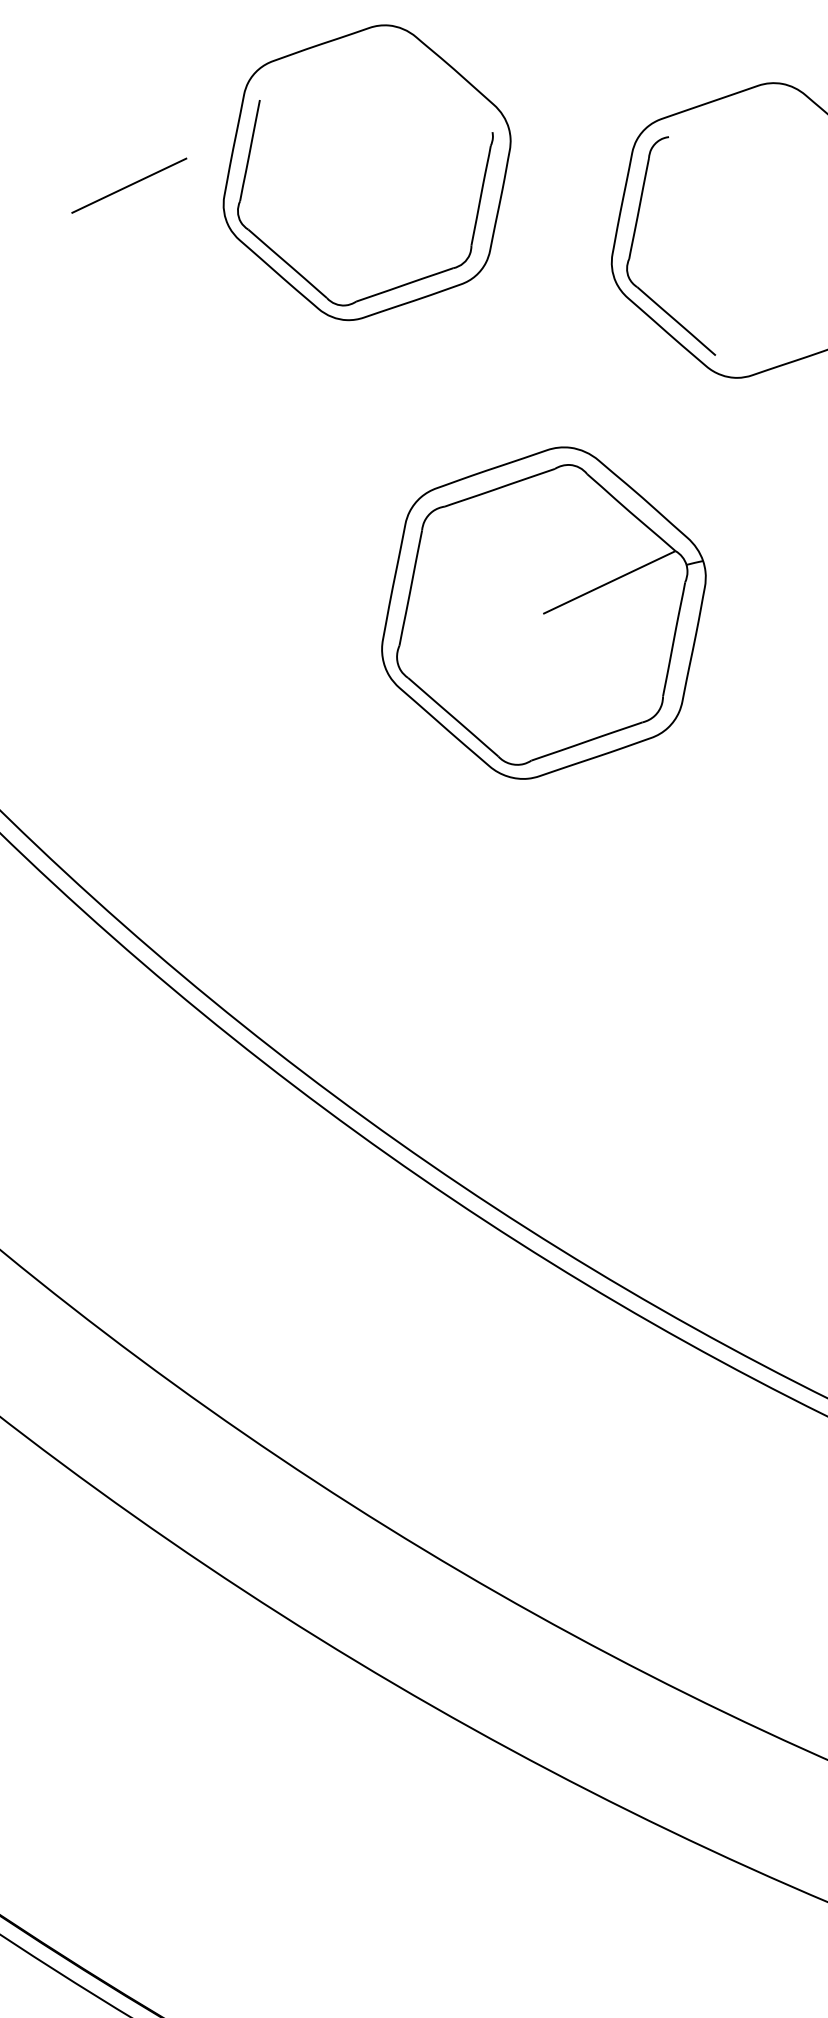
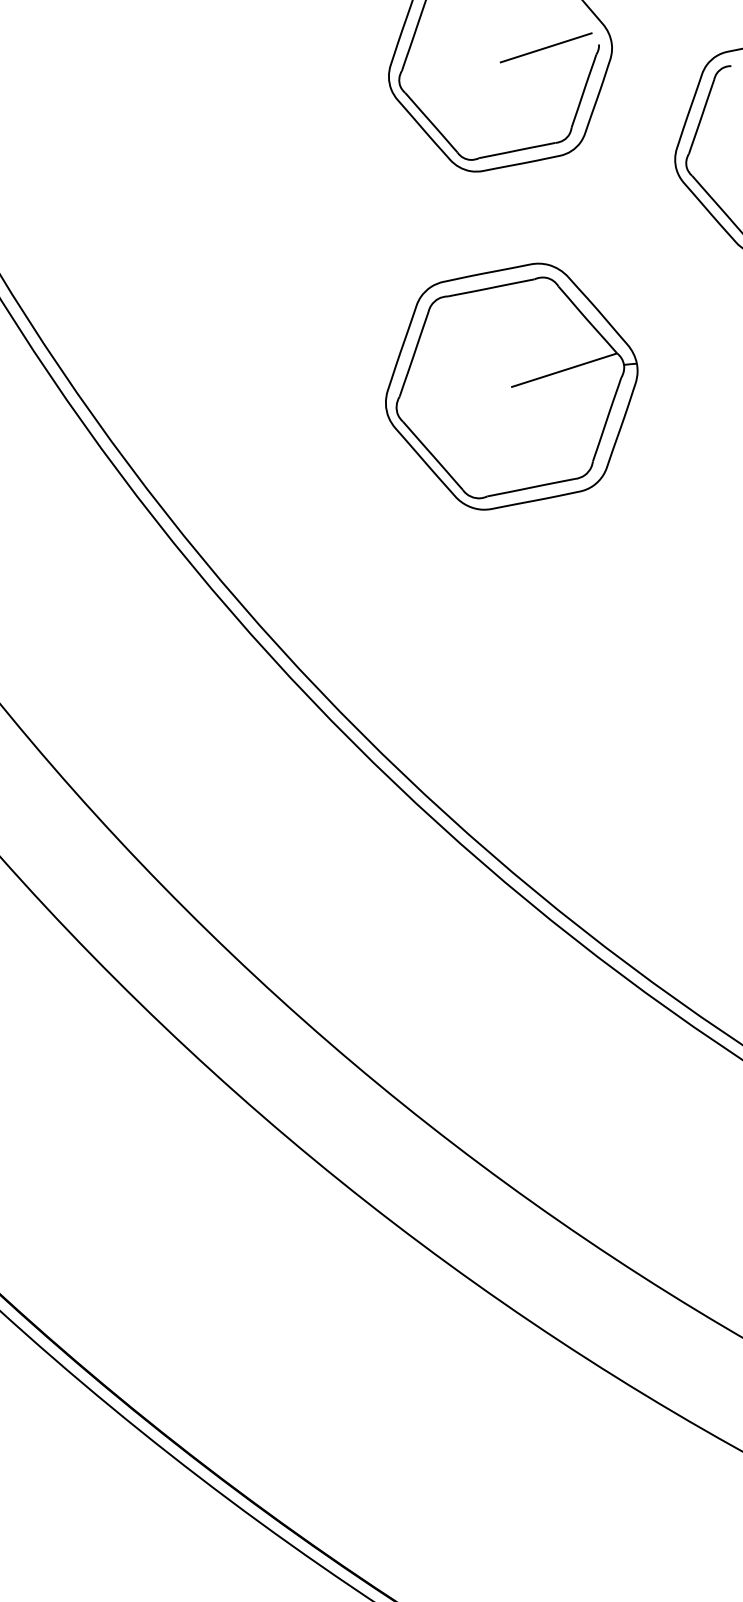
line: (128, 185) -> (545, 47), moved
part: (543, 612) -> (511, 386), moved

